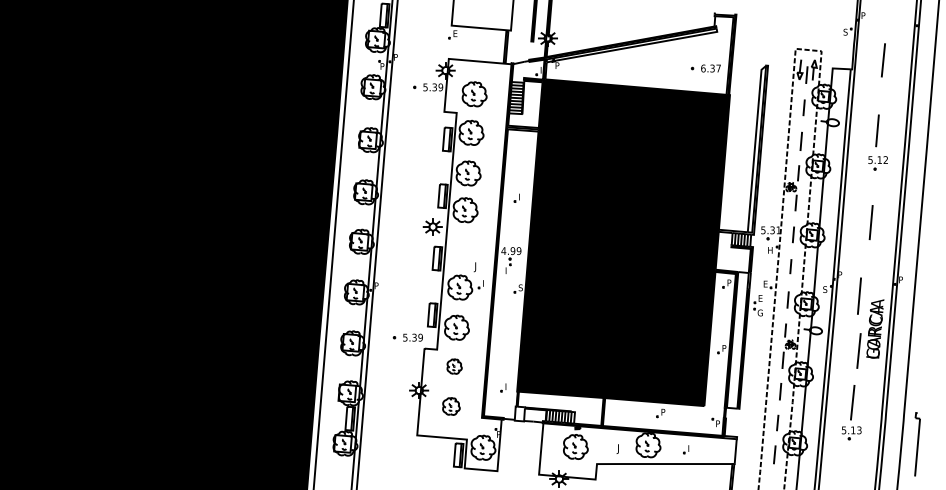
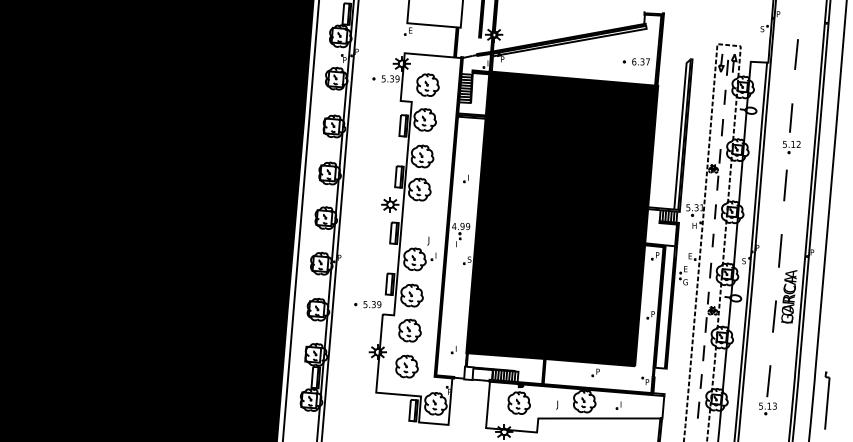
line: (870, 222) -> (784, 185), moved
line: (859, 295) -> (780, 250), moved
part: (454, 366) -> (409, 330), size x1.67
part: (451, 406) -> (407, 366), size x1.43
part: (851, 412) -> (767, 390), moved

